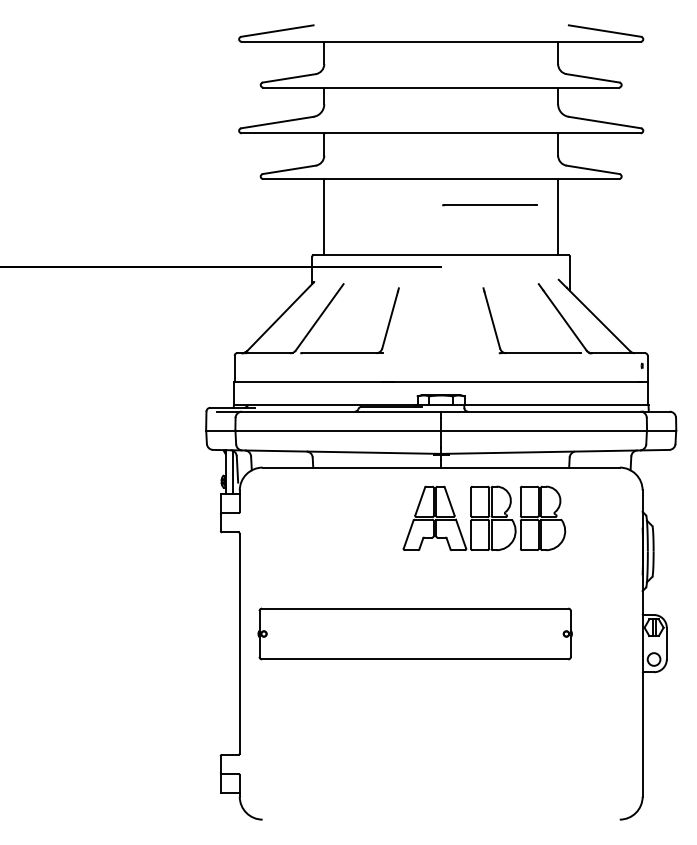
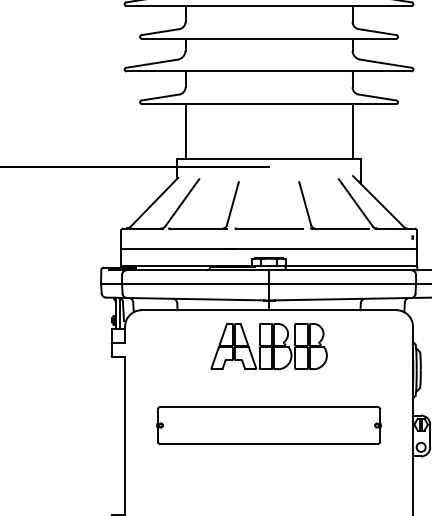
line: (489, 205) -> (268, 228), moved
part: (484, 518) -> (269, 346), moved
part: (414, 633) -> (268, 425), moved

